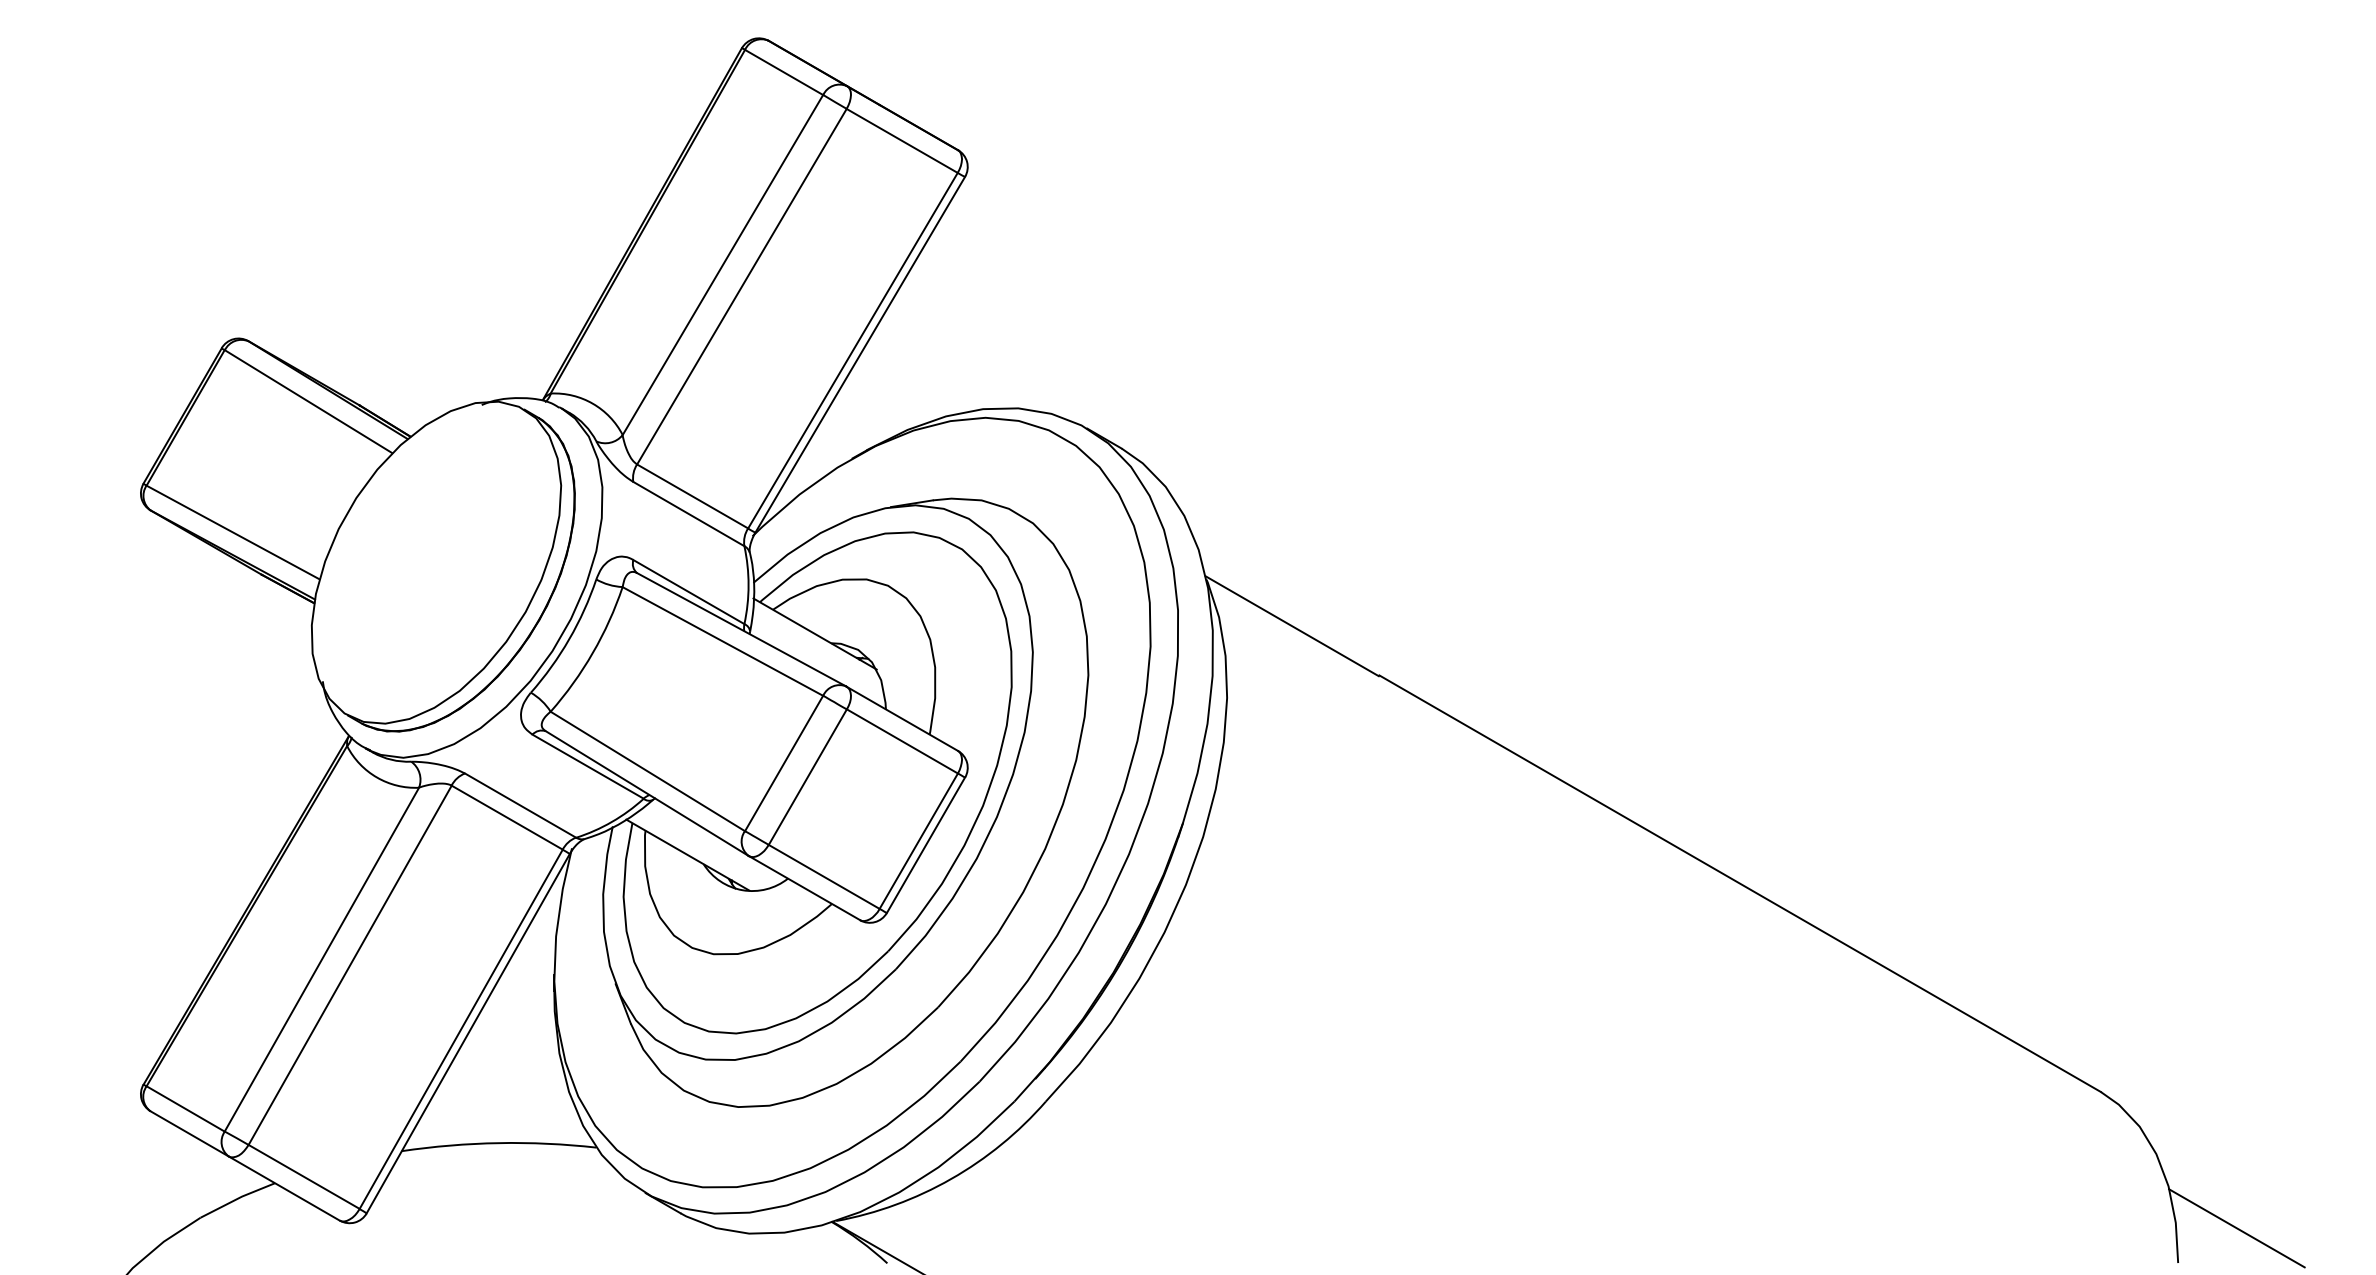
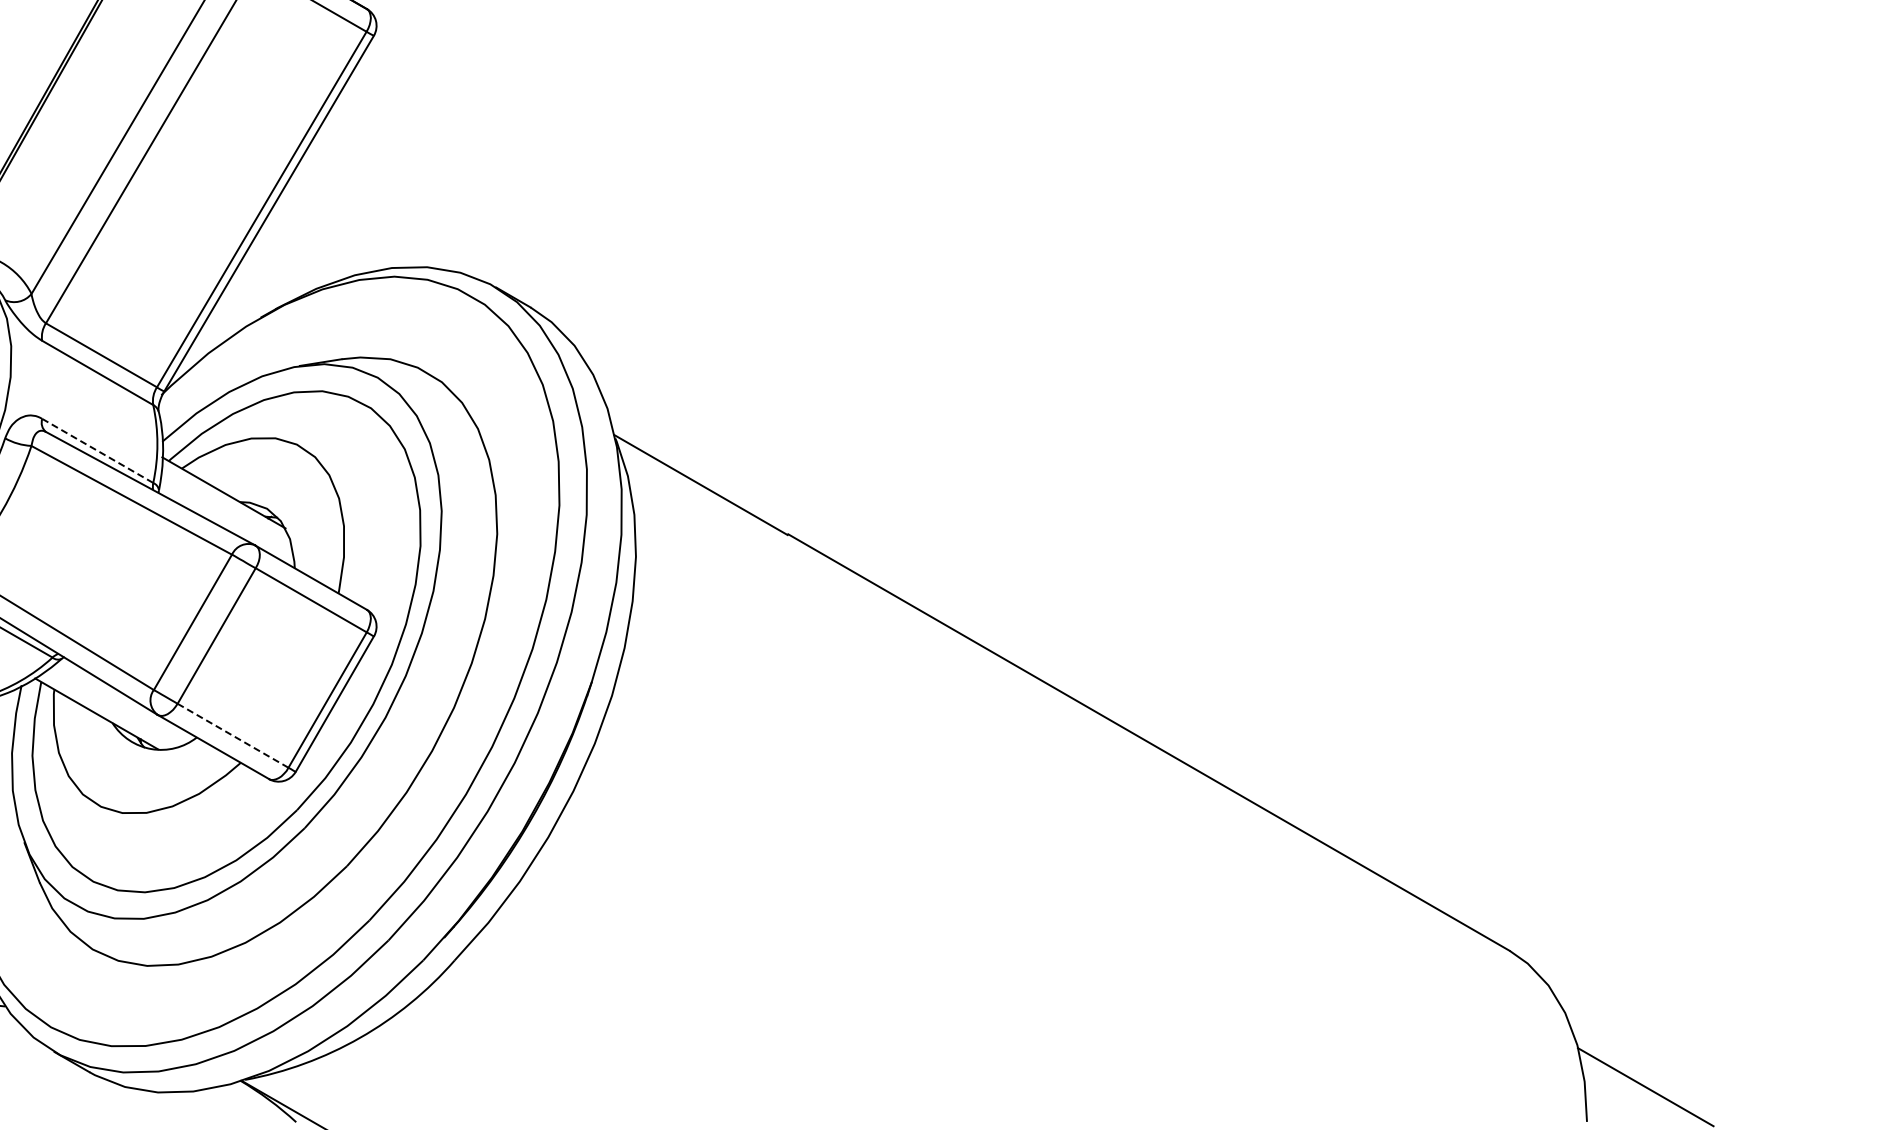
line: (688, 592) -> (97, 451), solid -> dashed
line: (824, 876) -> (233, 735), solid -> dashed

